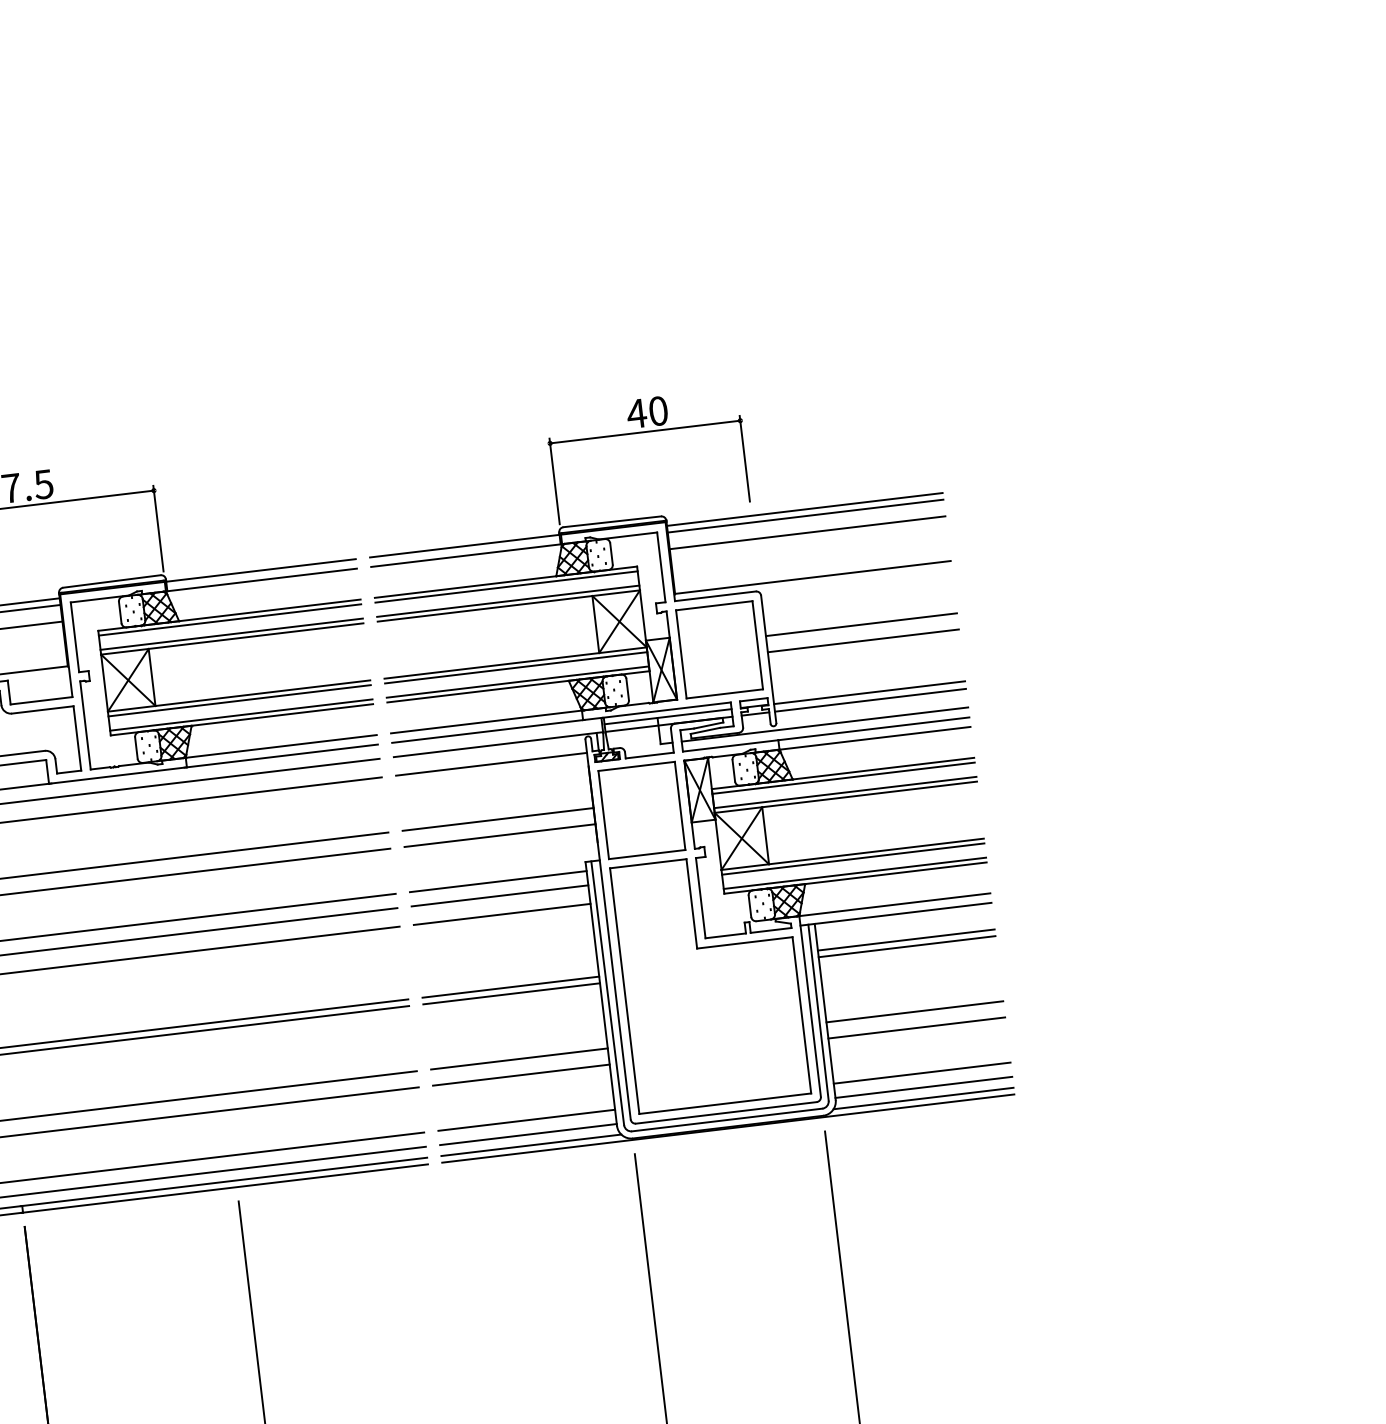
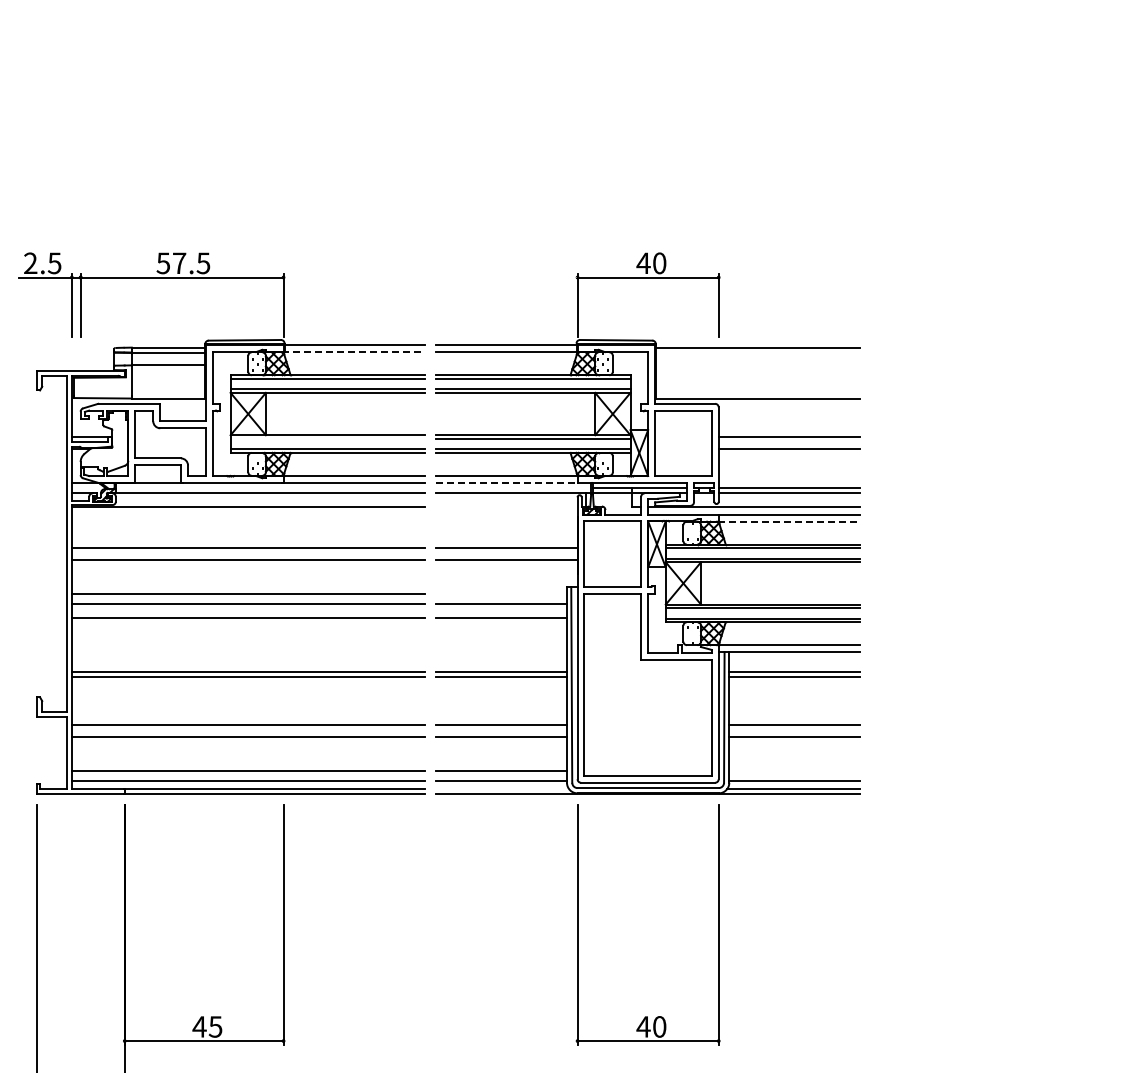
line: (804, 516) -> (757, 353), removed
line: (806, 533) -> (757, 365), removed
line: (260, 580) -> (353, 352), solid -> dashed
line: (239, 700) -> (327, 438), removed
line: (488, 730) -> (507, 482), solid -> dashed
line: (874, 738) -> (789, 521), solid -> dashed
line: (491, 764) -> (506, 507), removed
line: (497, 881) -> (500, 593), removed
line: (921, 1072) -> (794, 770), removed
line: (531, 1145) -> (502, 789), removed

